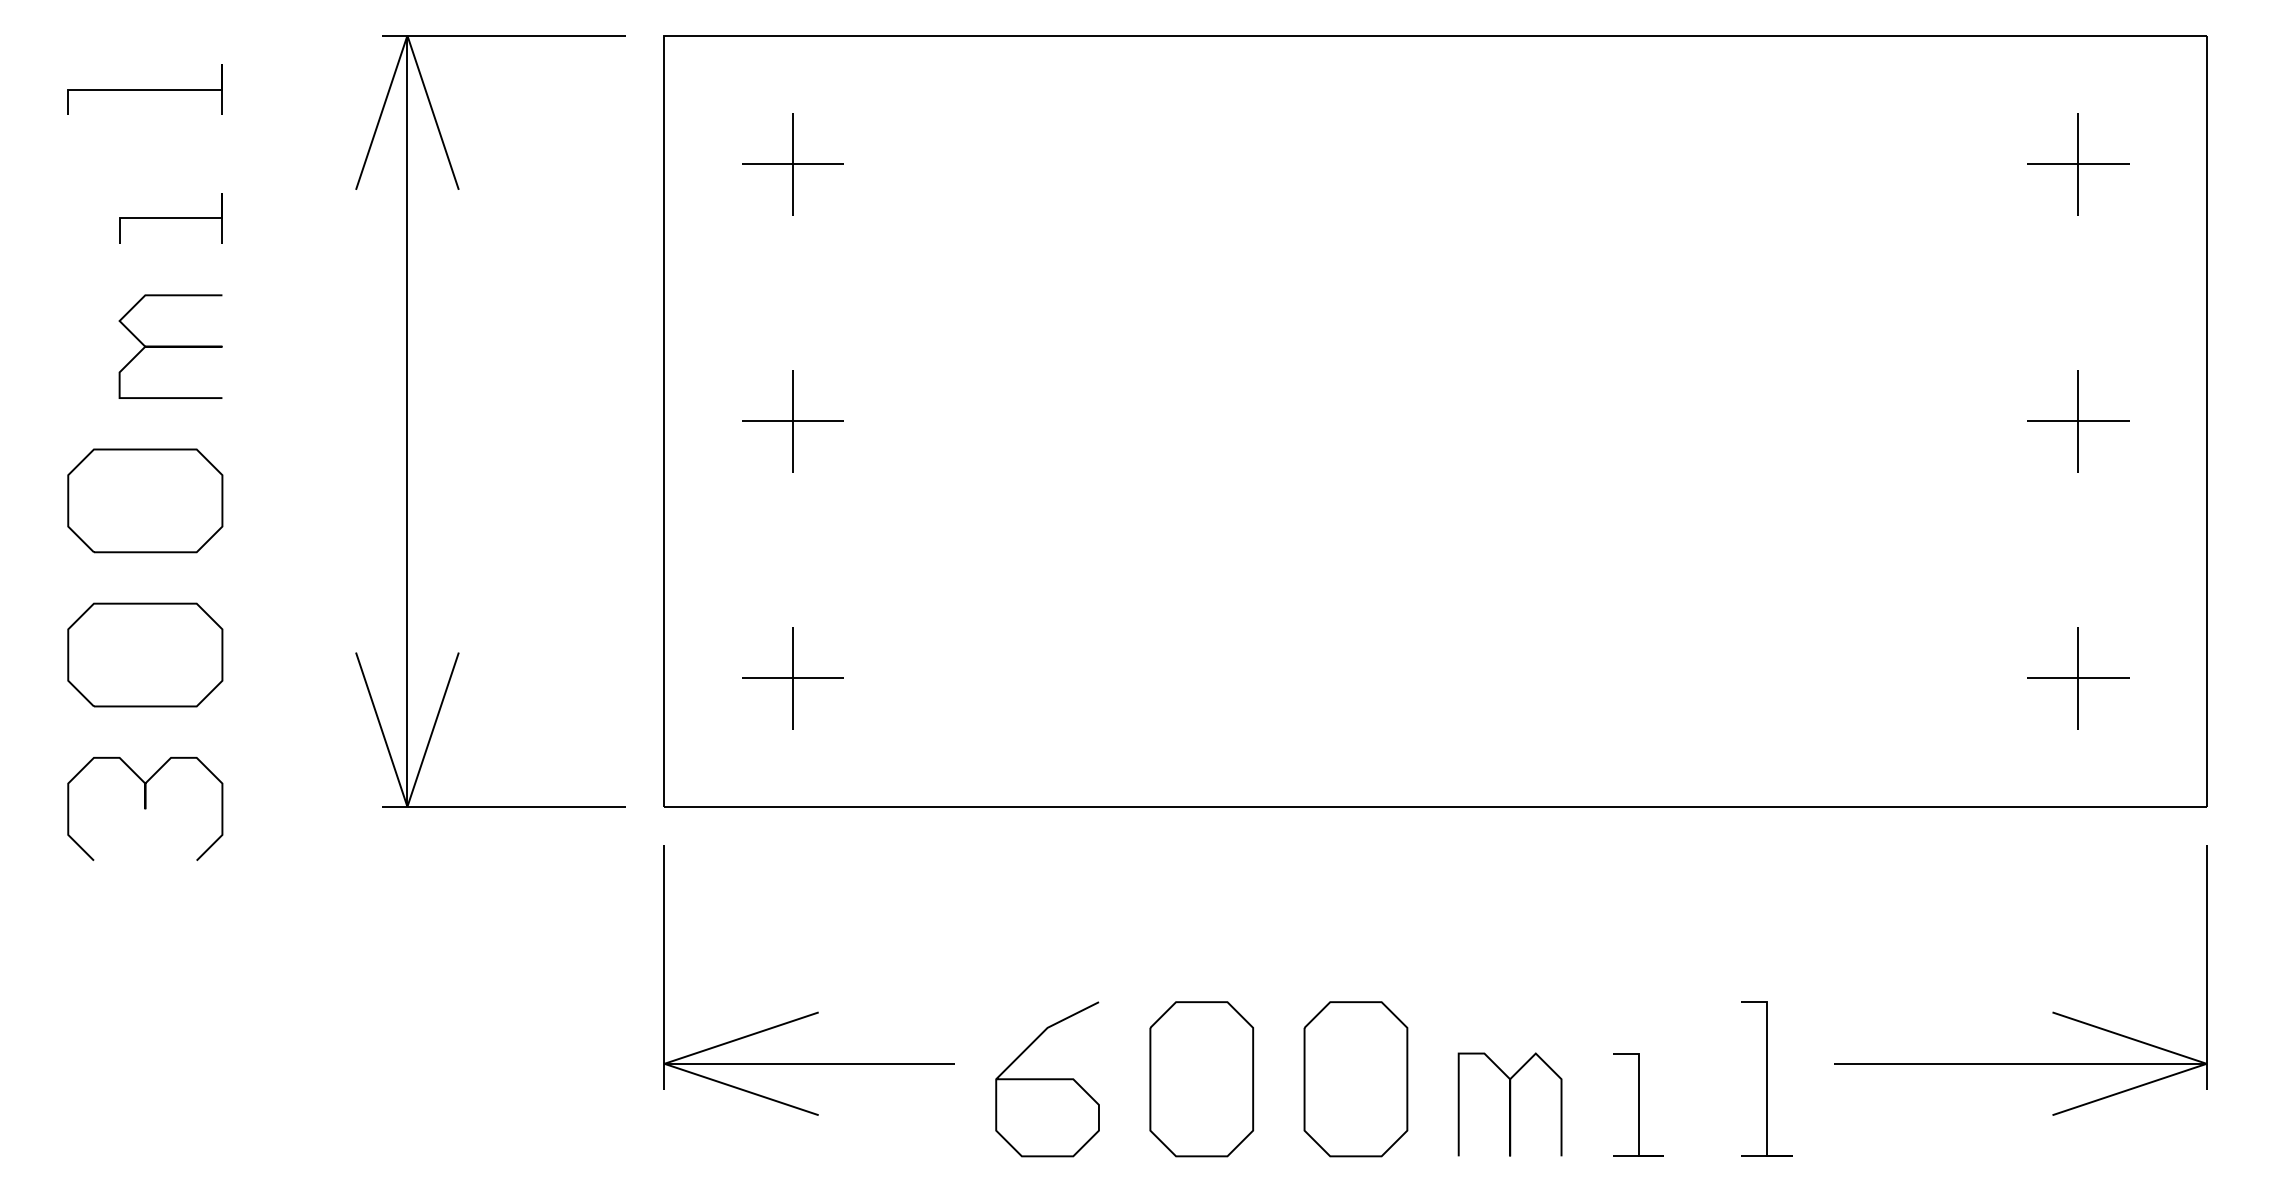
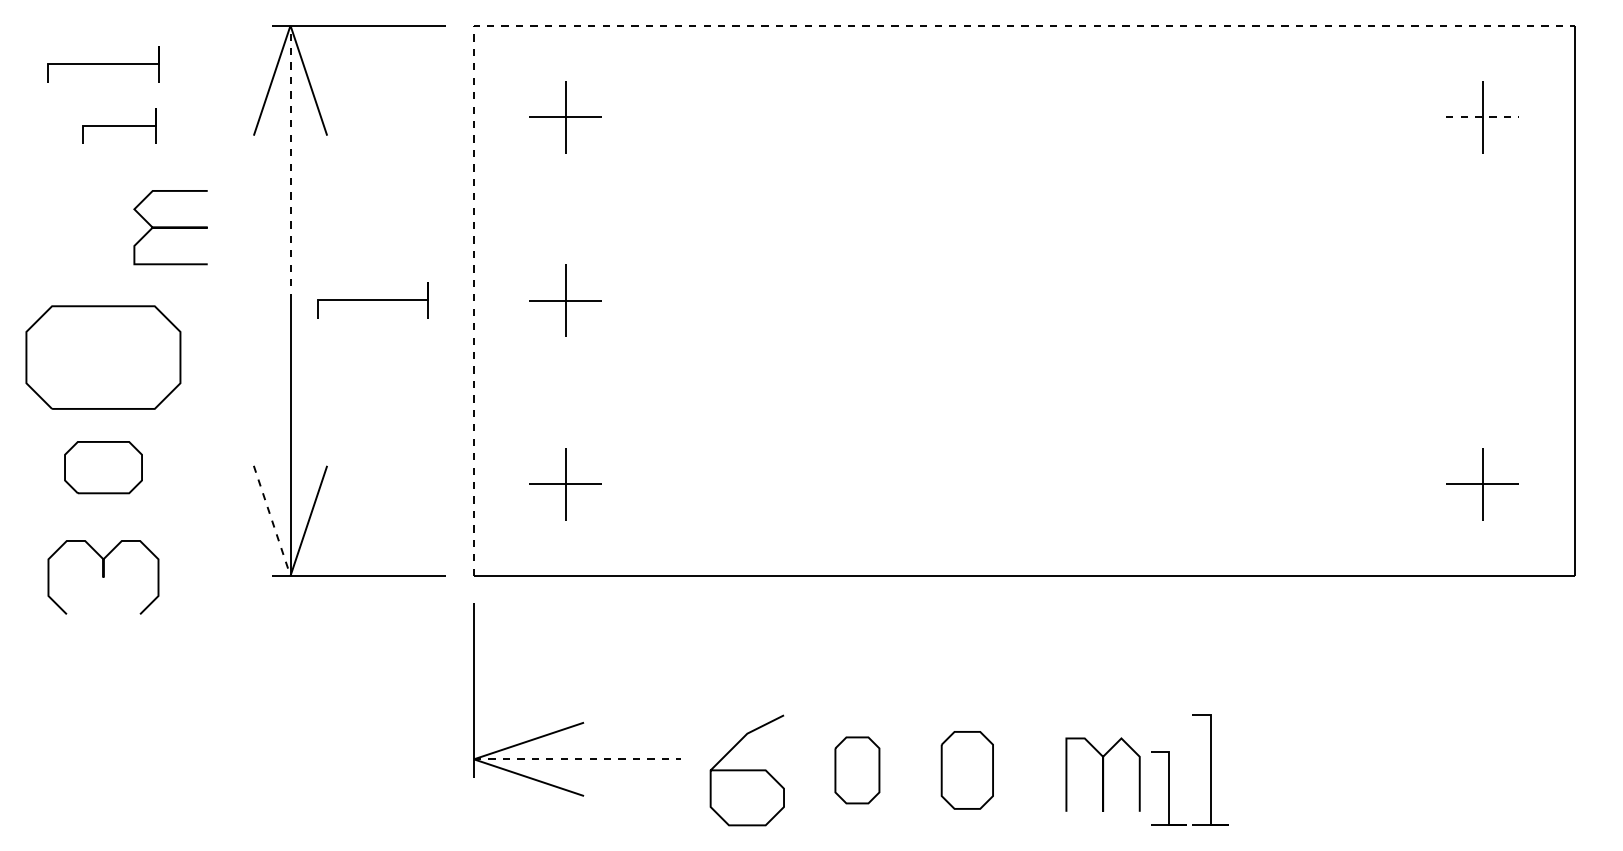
line: (1049, 35) -> (748, 25), solid -> dashed
line: (2078, 164) -> (1482, 117), solid -> dashed
line: (170, 218) -> (119, 126), moved
line: (407, 228) -> (290, 163), solid -> dashed
curve: (170, 346) -> (170, 227), moved
line: (521, 420) -> (371, 300), added
part: (2078, 421) -> (1482, 300), removed
part: (145, 500) -> (103, 357), size x1.4
part: (145, 654) -> (103, 467), size x0.7
line: (381, 730) -> (272, 521), solid -> dashed
part: (2052, 1012) -> (1464, 722), removed
line: (810, 1063) -> (578, 759), solid -> dashed
line: (1766, 1078) -> (1210, 769), moved
part: (1201, 1079) -> (857, 770), size x0.6
part: (1355, 1079) -> (967, 770), size x0.7
curve: (1509, 1104) -> (1102, 774), moved

